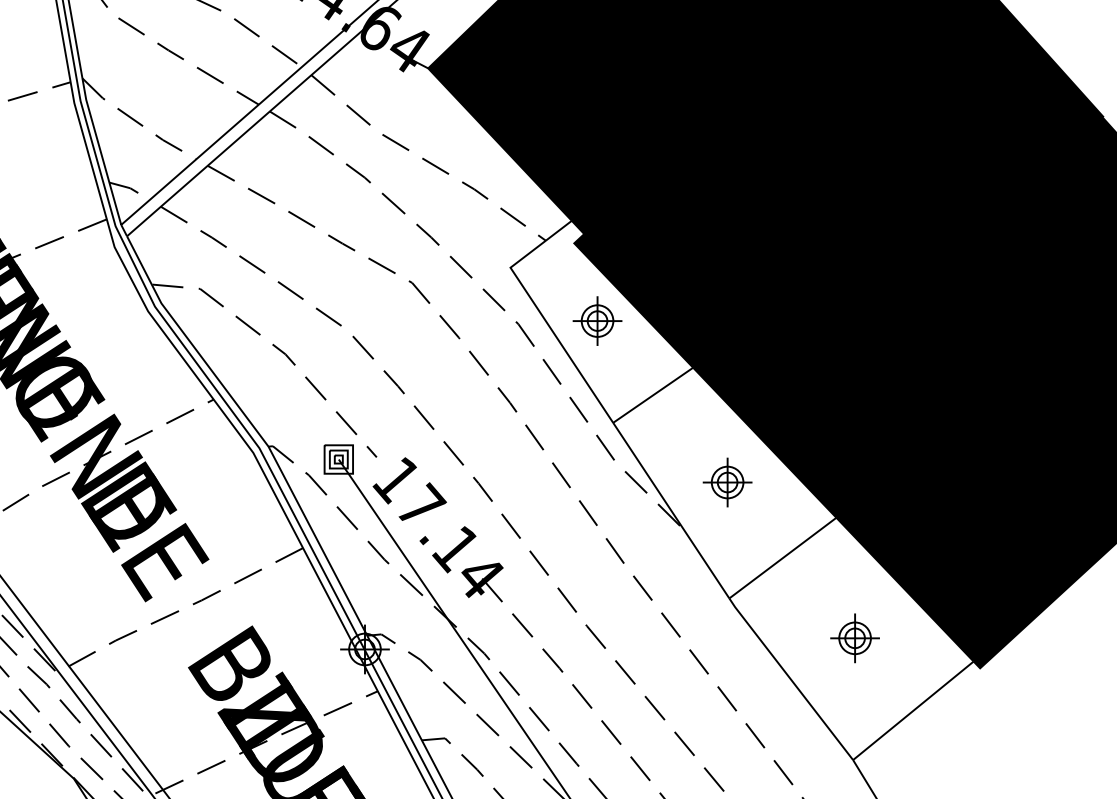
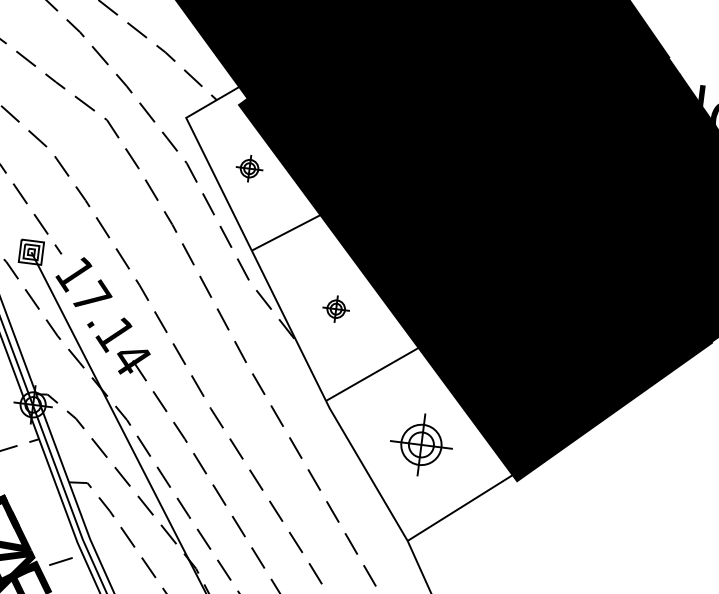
part: (597, 320) -> (249, 168), size x0.7
part: (727, 482) -> (336, 309), size x0.7
part: (854, 638) -> (420, 445), size x1.6

